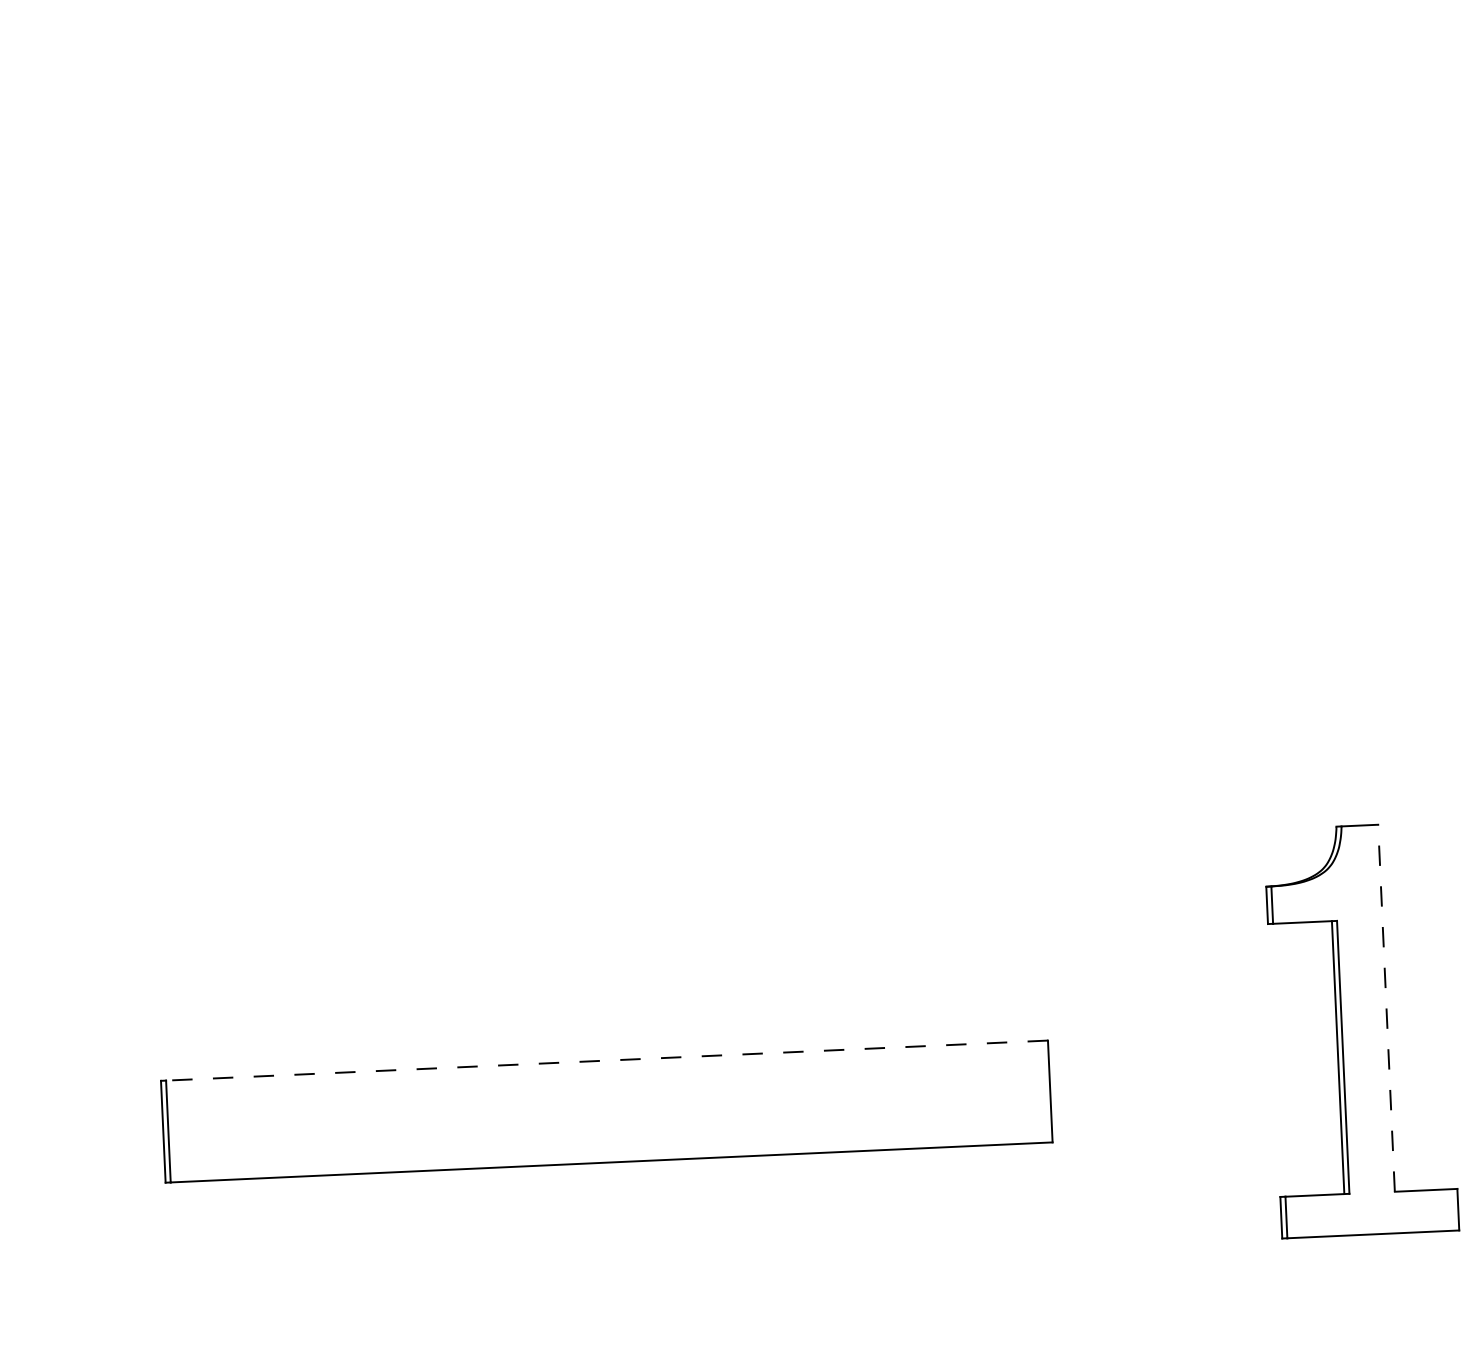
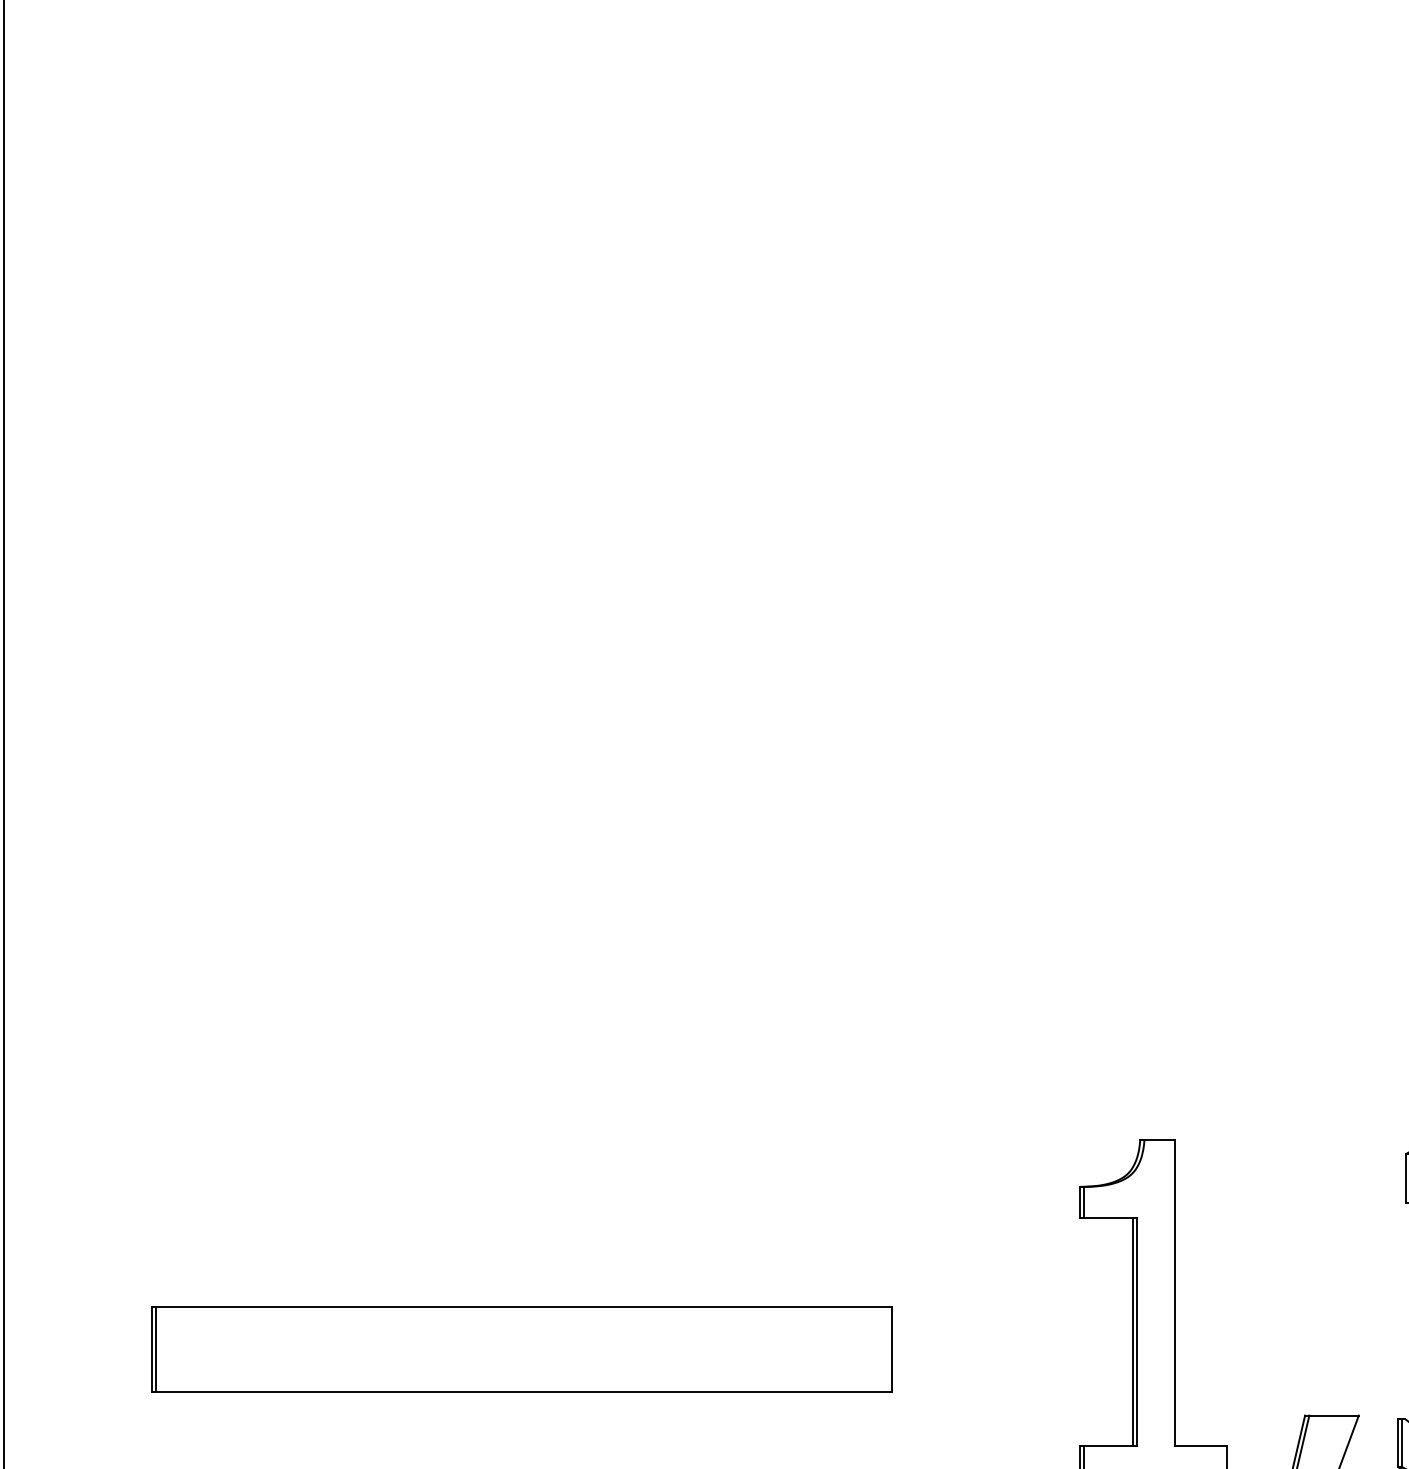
line: (1387, 1007) -> (1175, 1292), dashed -> solid
line: (606, 1060) -> (523, 1306), dashed -> solid

